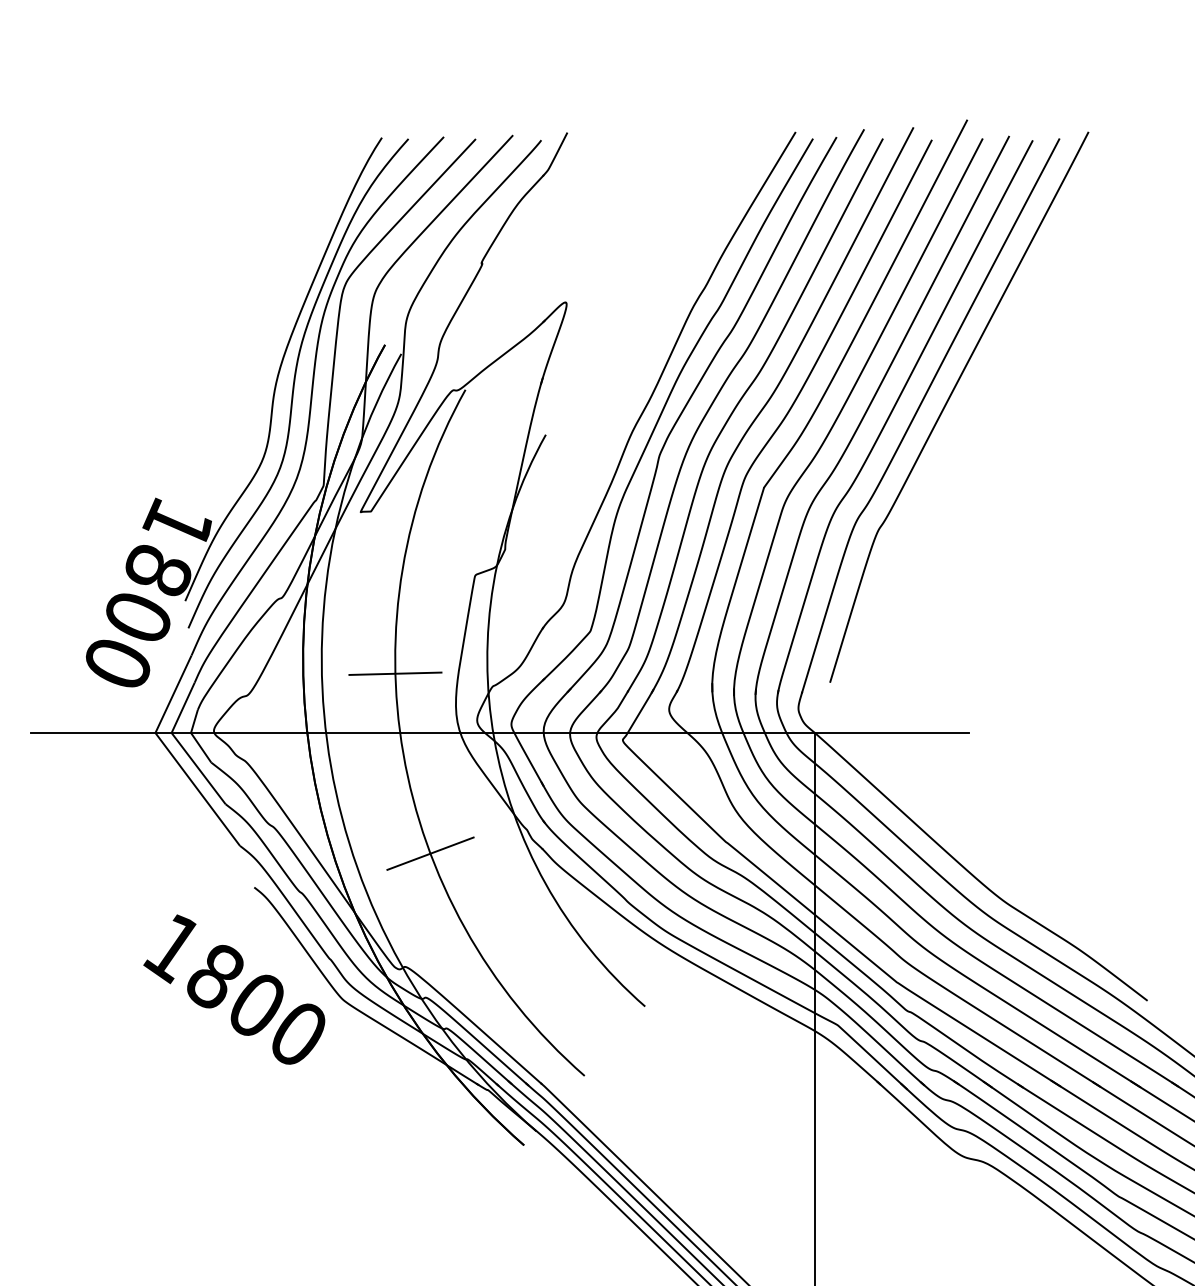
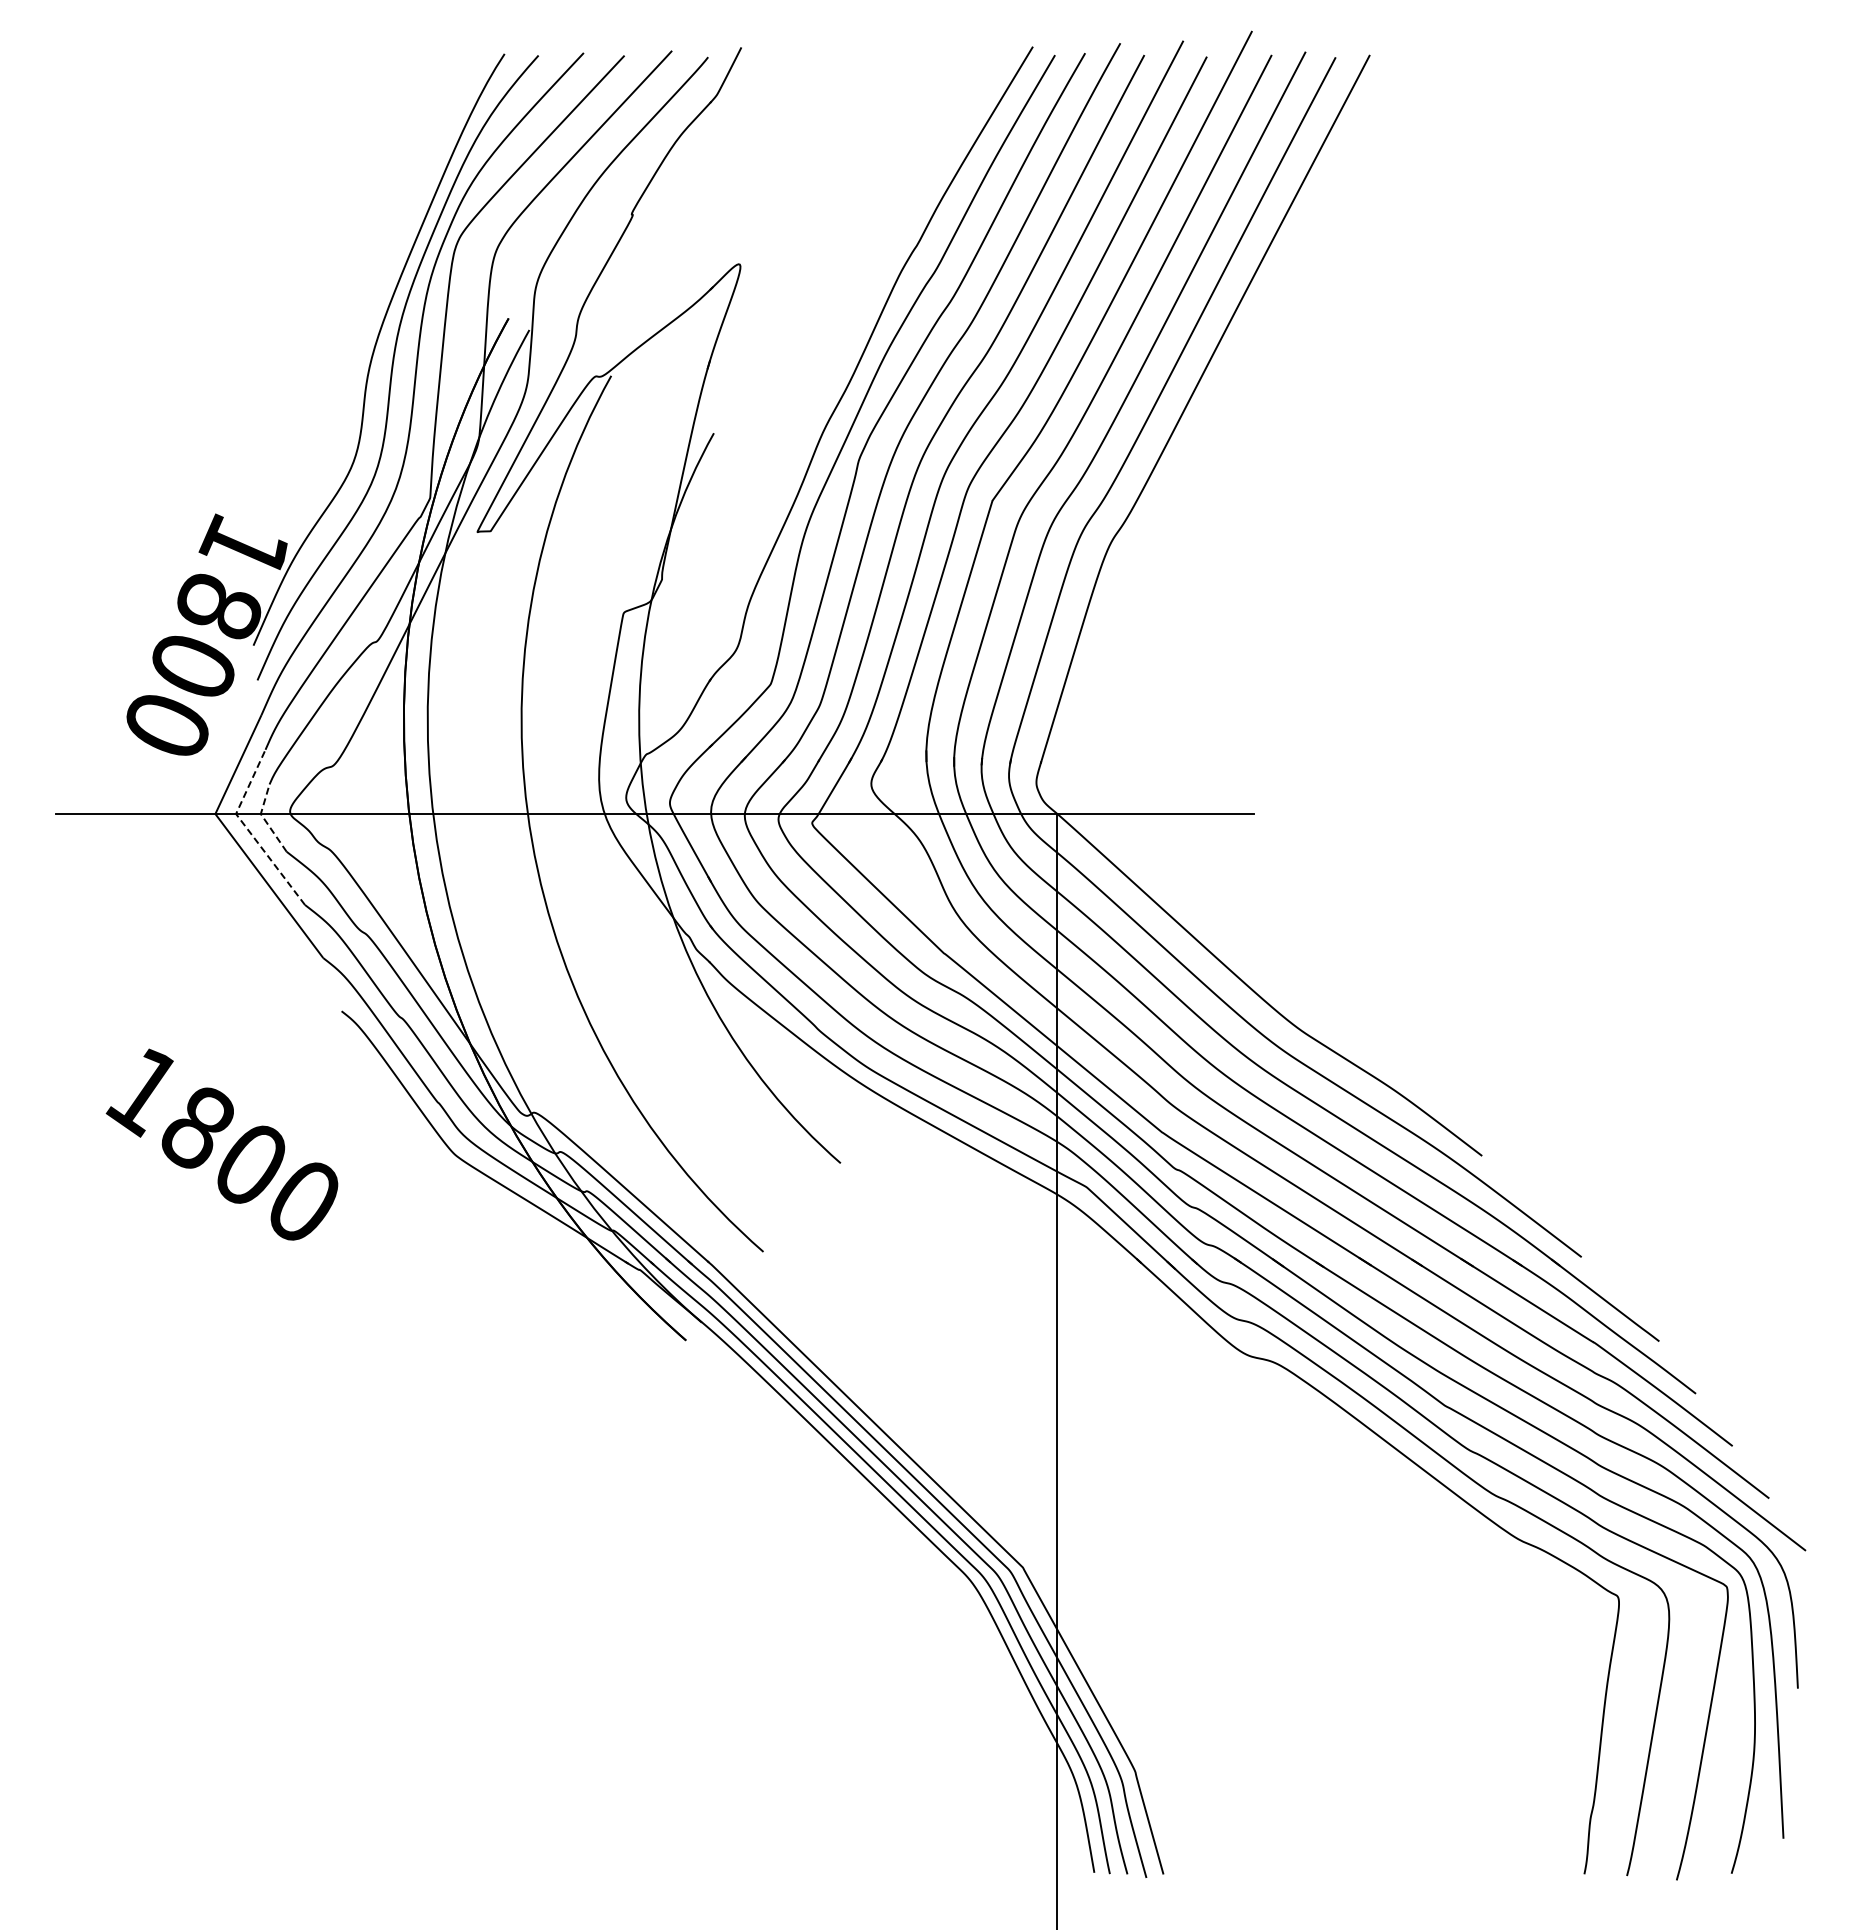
curve: (948, 402) -> (1227, 391), removed
line: (395, 673) -> (521, 737), removed
line: (193, 737) -> (264, 819), solid -> dashed
line: (181, 745) -> (248, 830), solid -> dashed
line: (430, 853) -> (566, 967), removed
text: (233, 989) -> (221, 1144), moved

